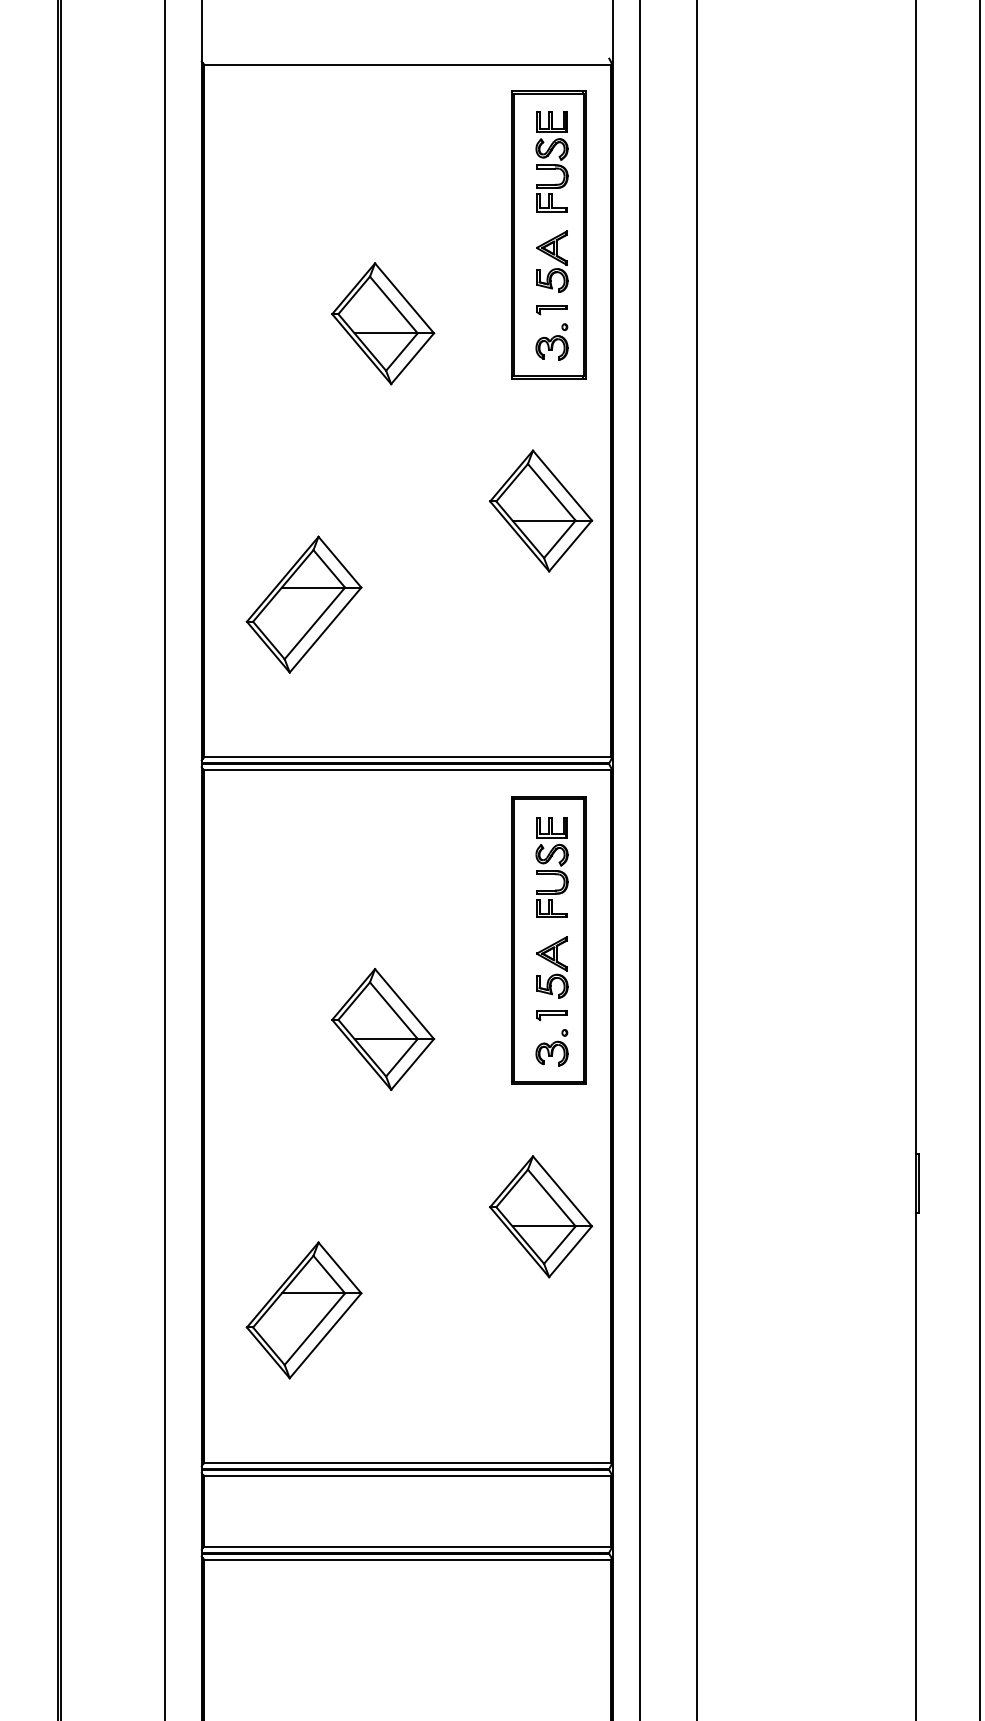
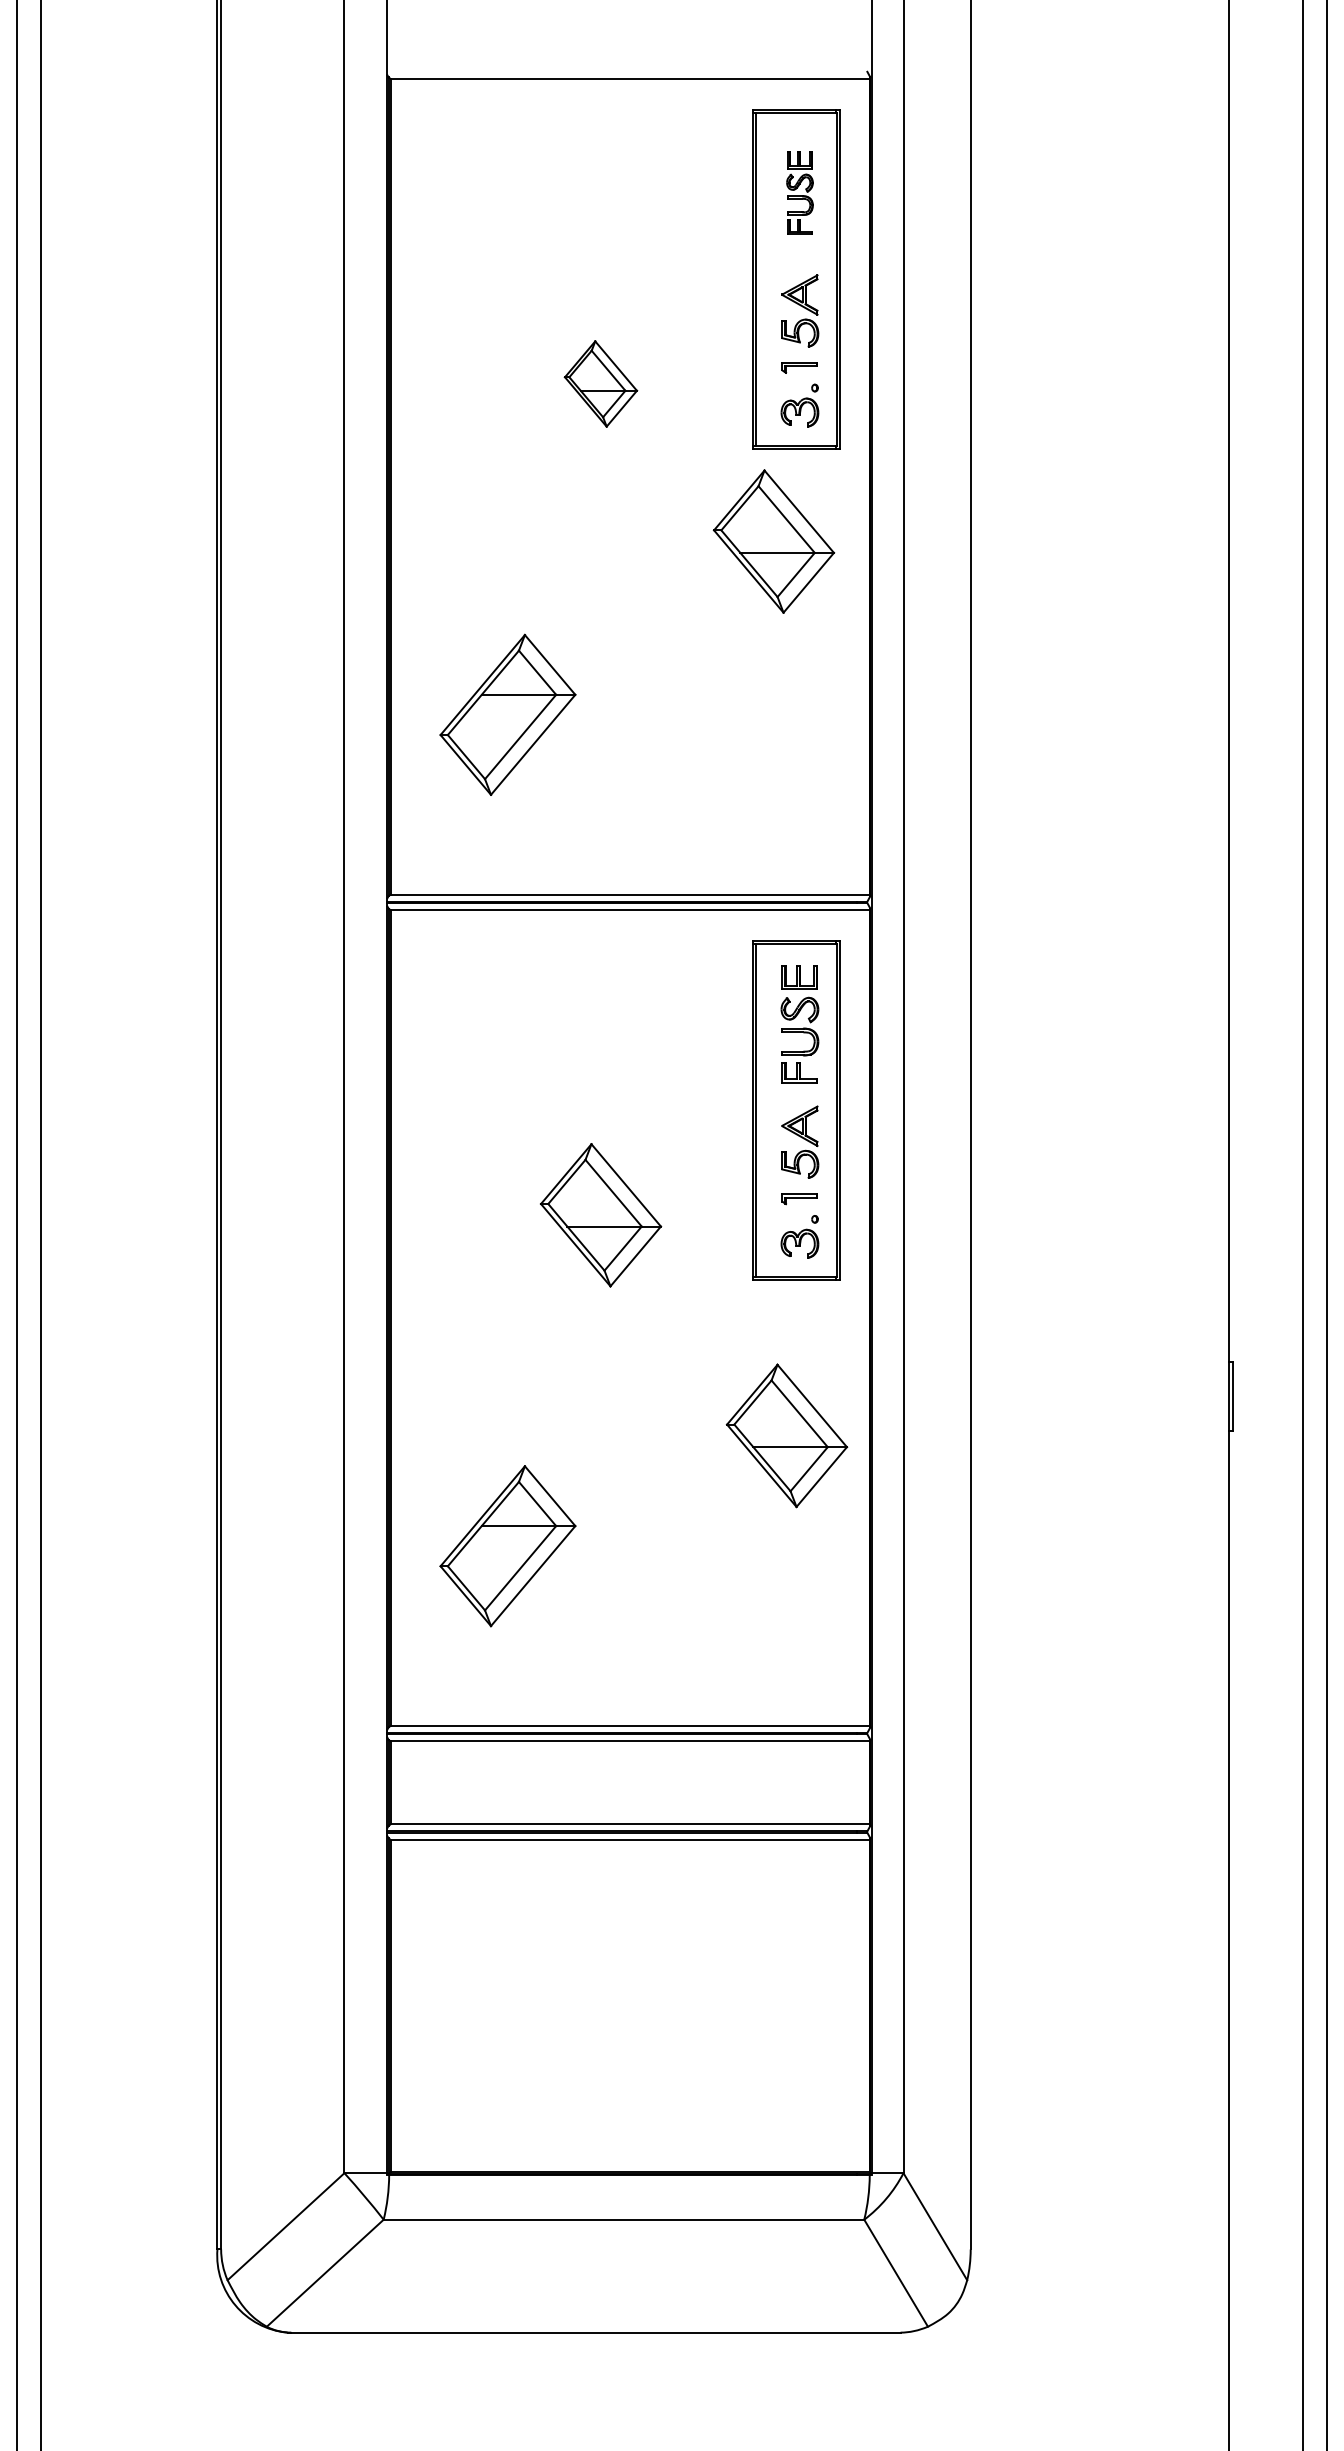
part: (551, 161) -> (799, 193), size x0.7
part: (382, 323) -> (600, 383), size x0.6
part: (540, 510) -> (773, 541), moved

